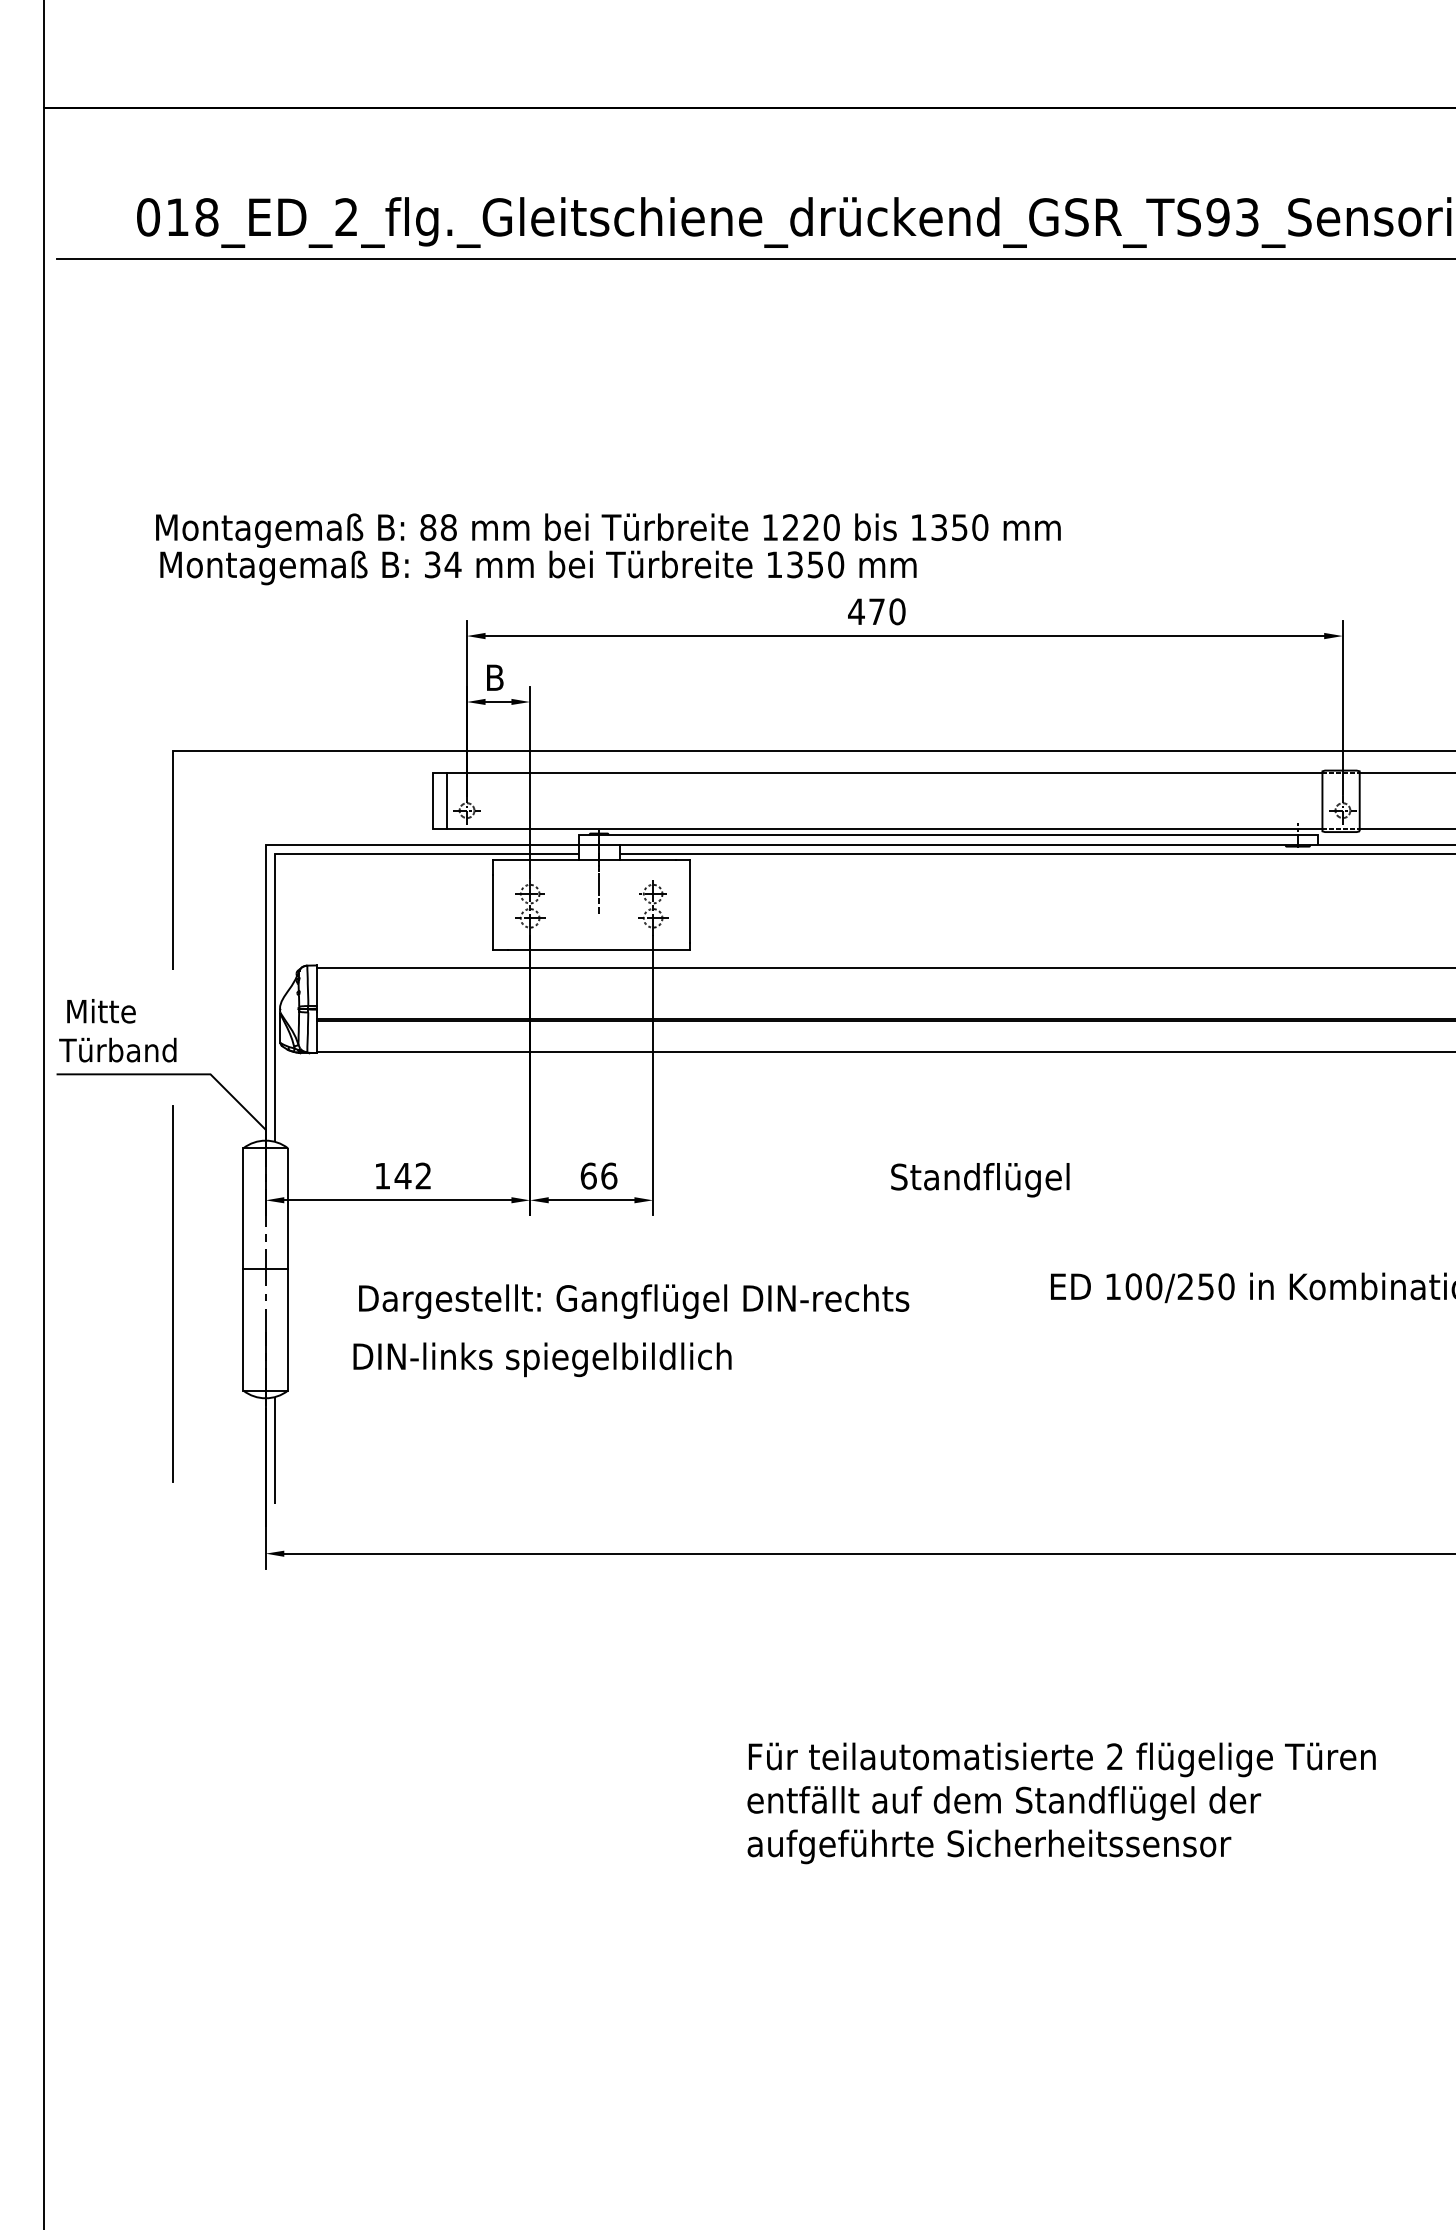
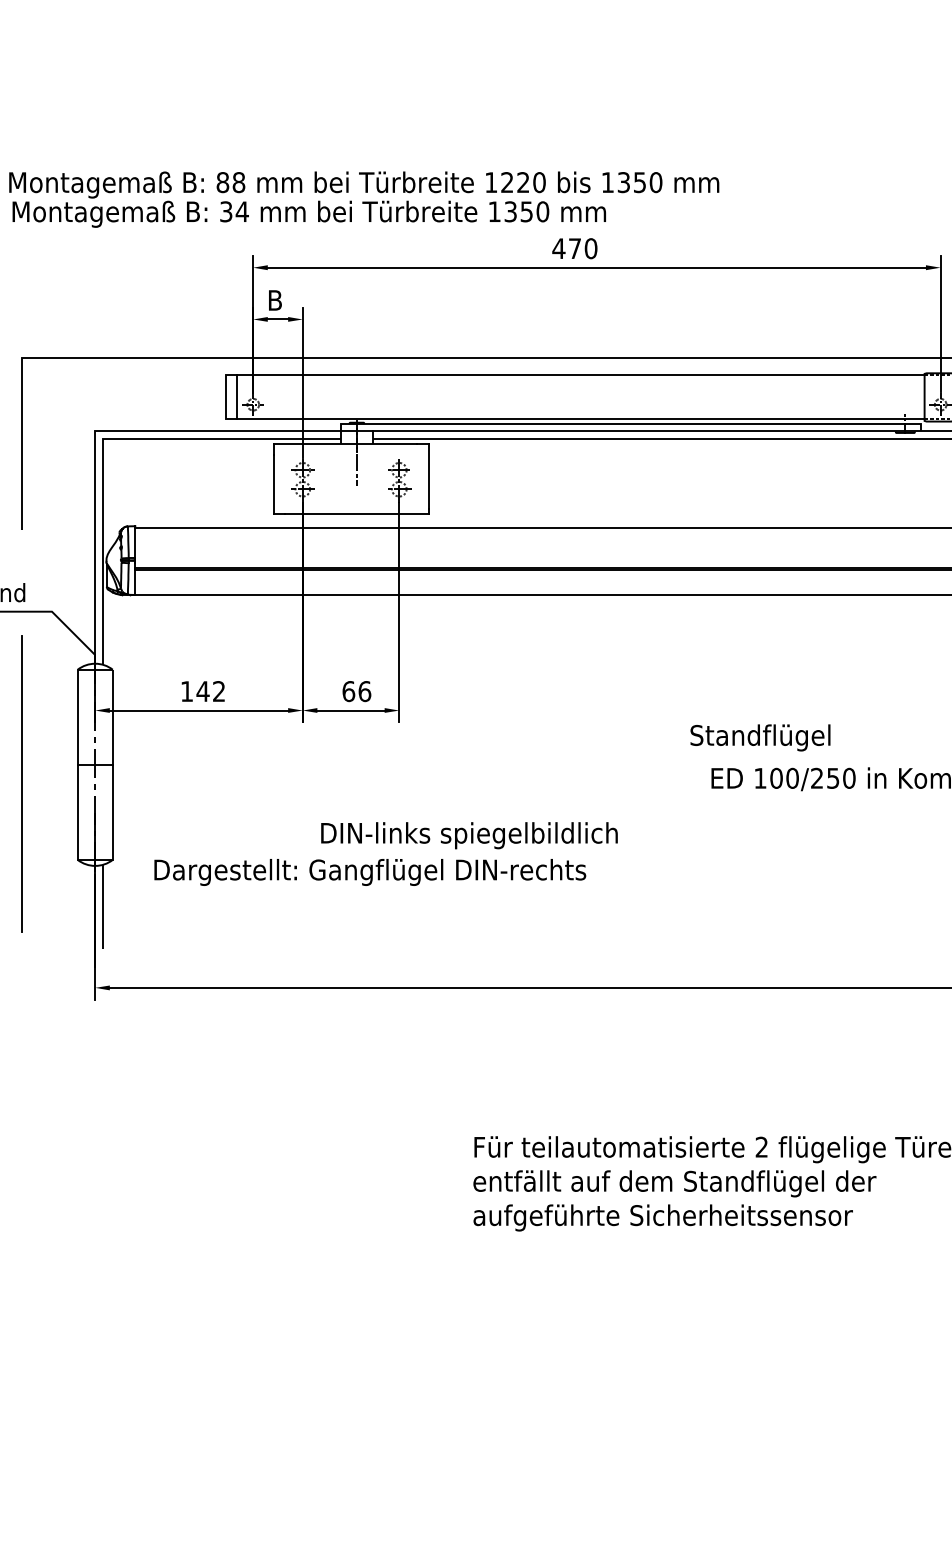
text: (980, 1180) -> (760, 738), moved
text: (634, 1301) -> (370, 872), moved
text: (542, 1359) -> (469, 835), moved

